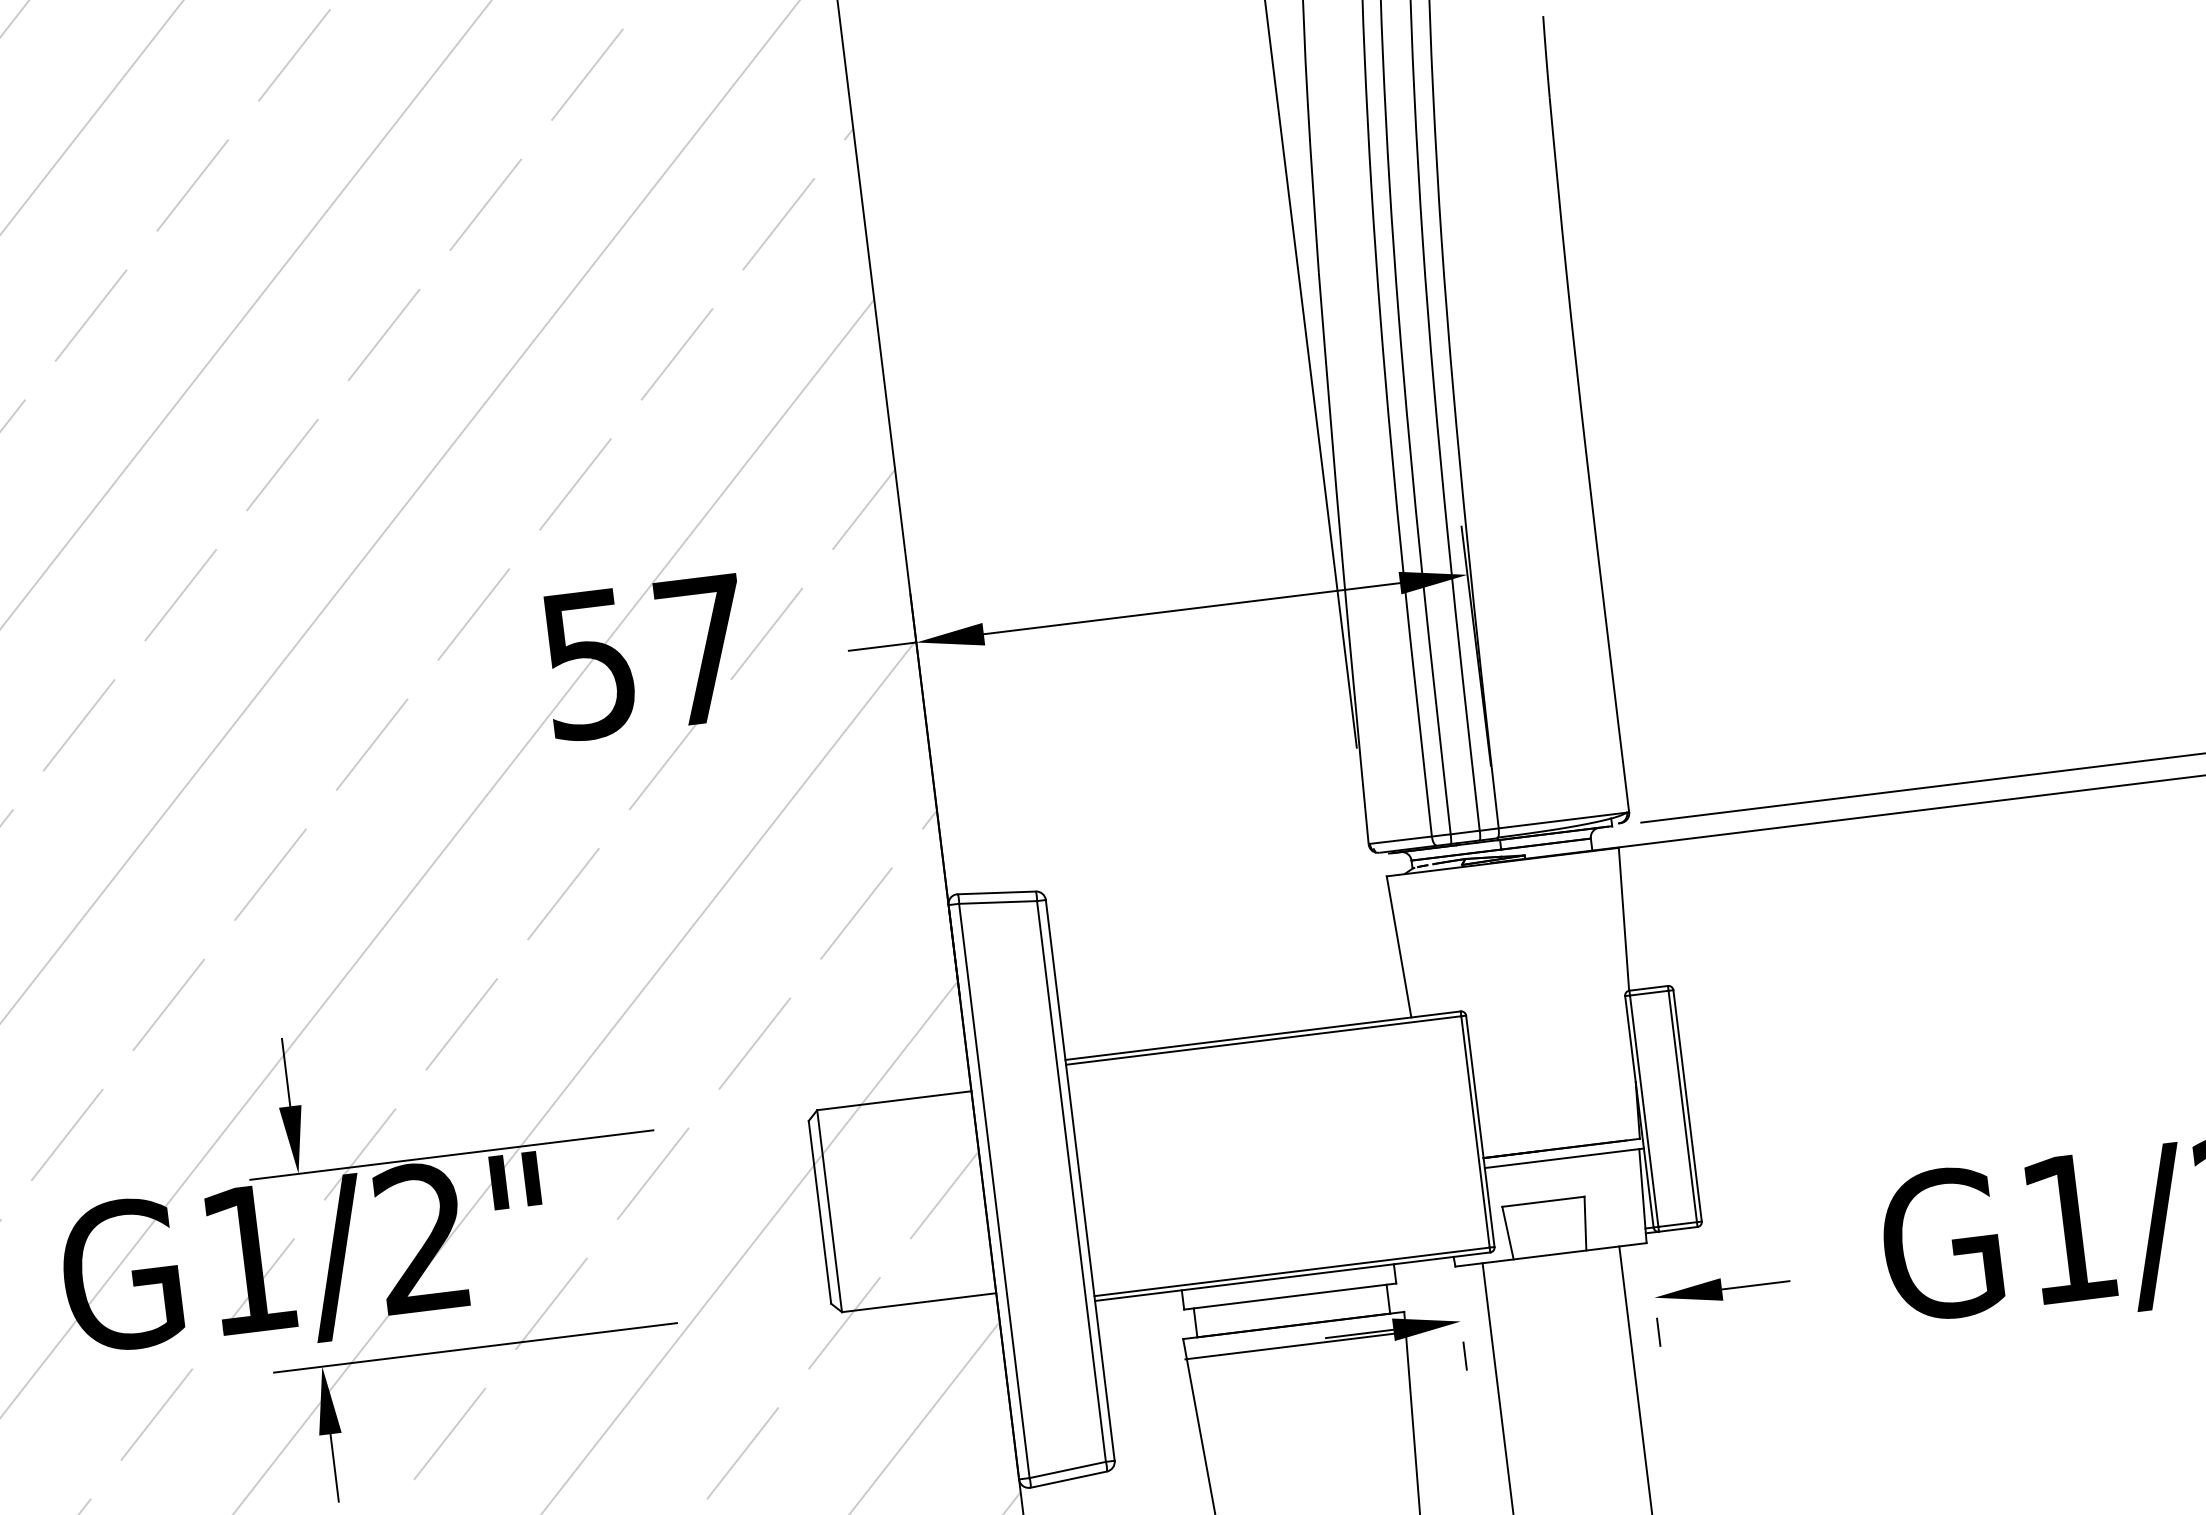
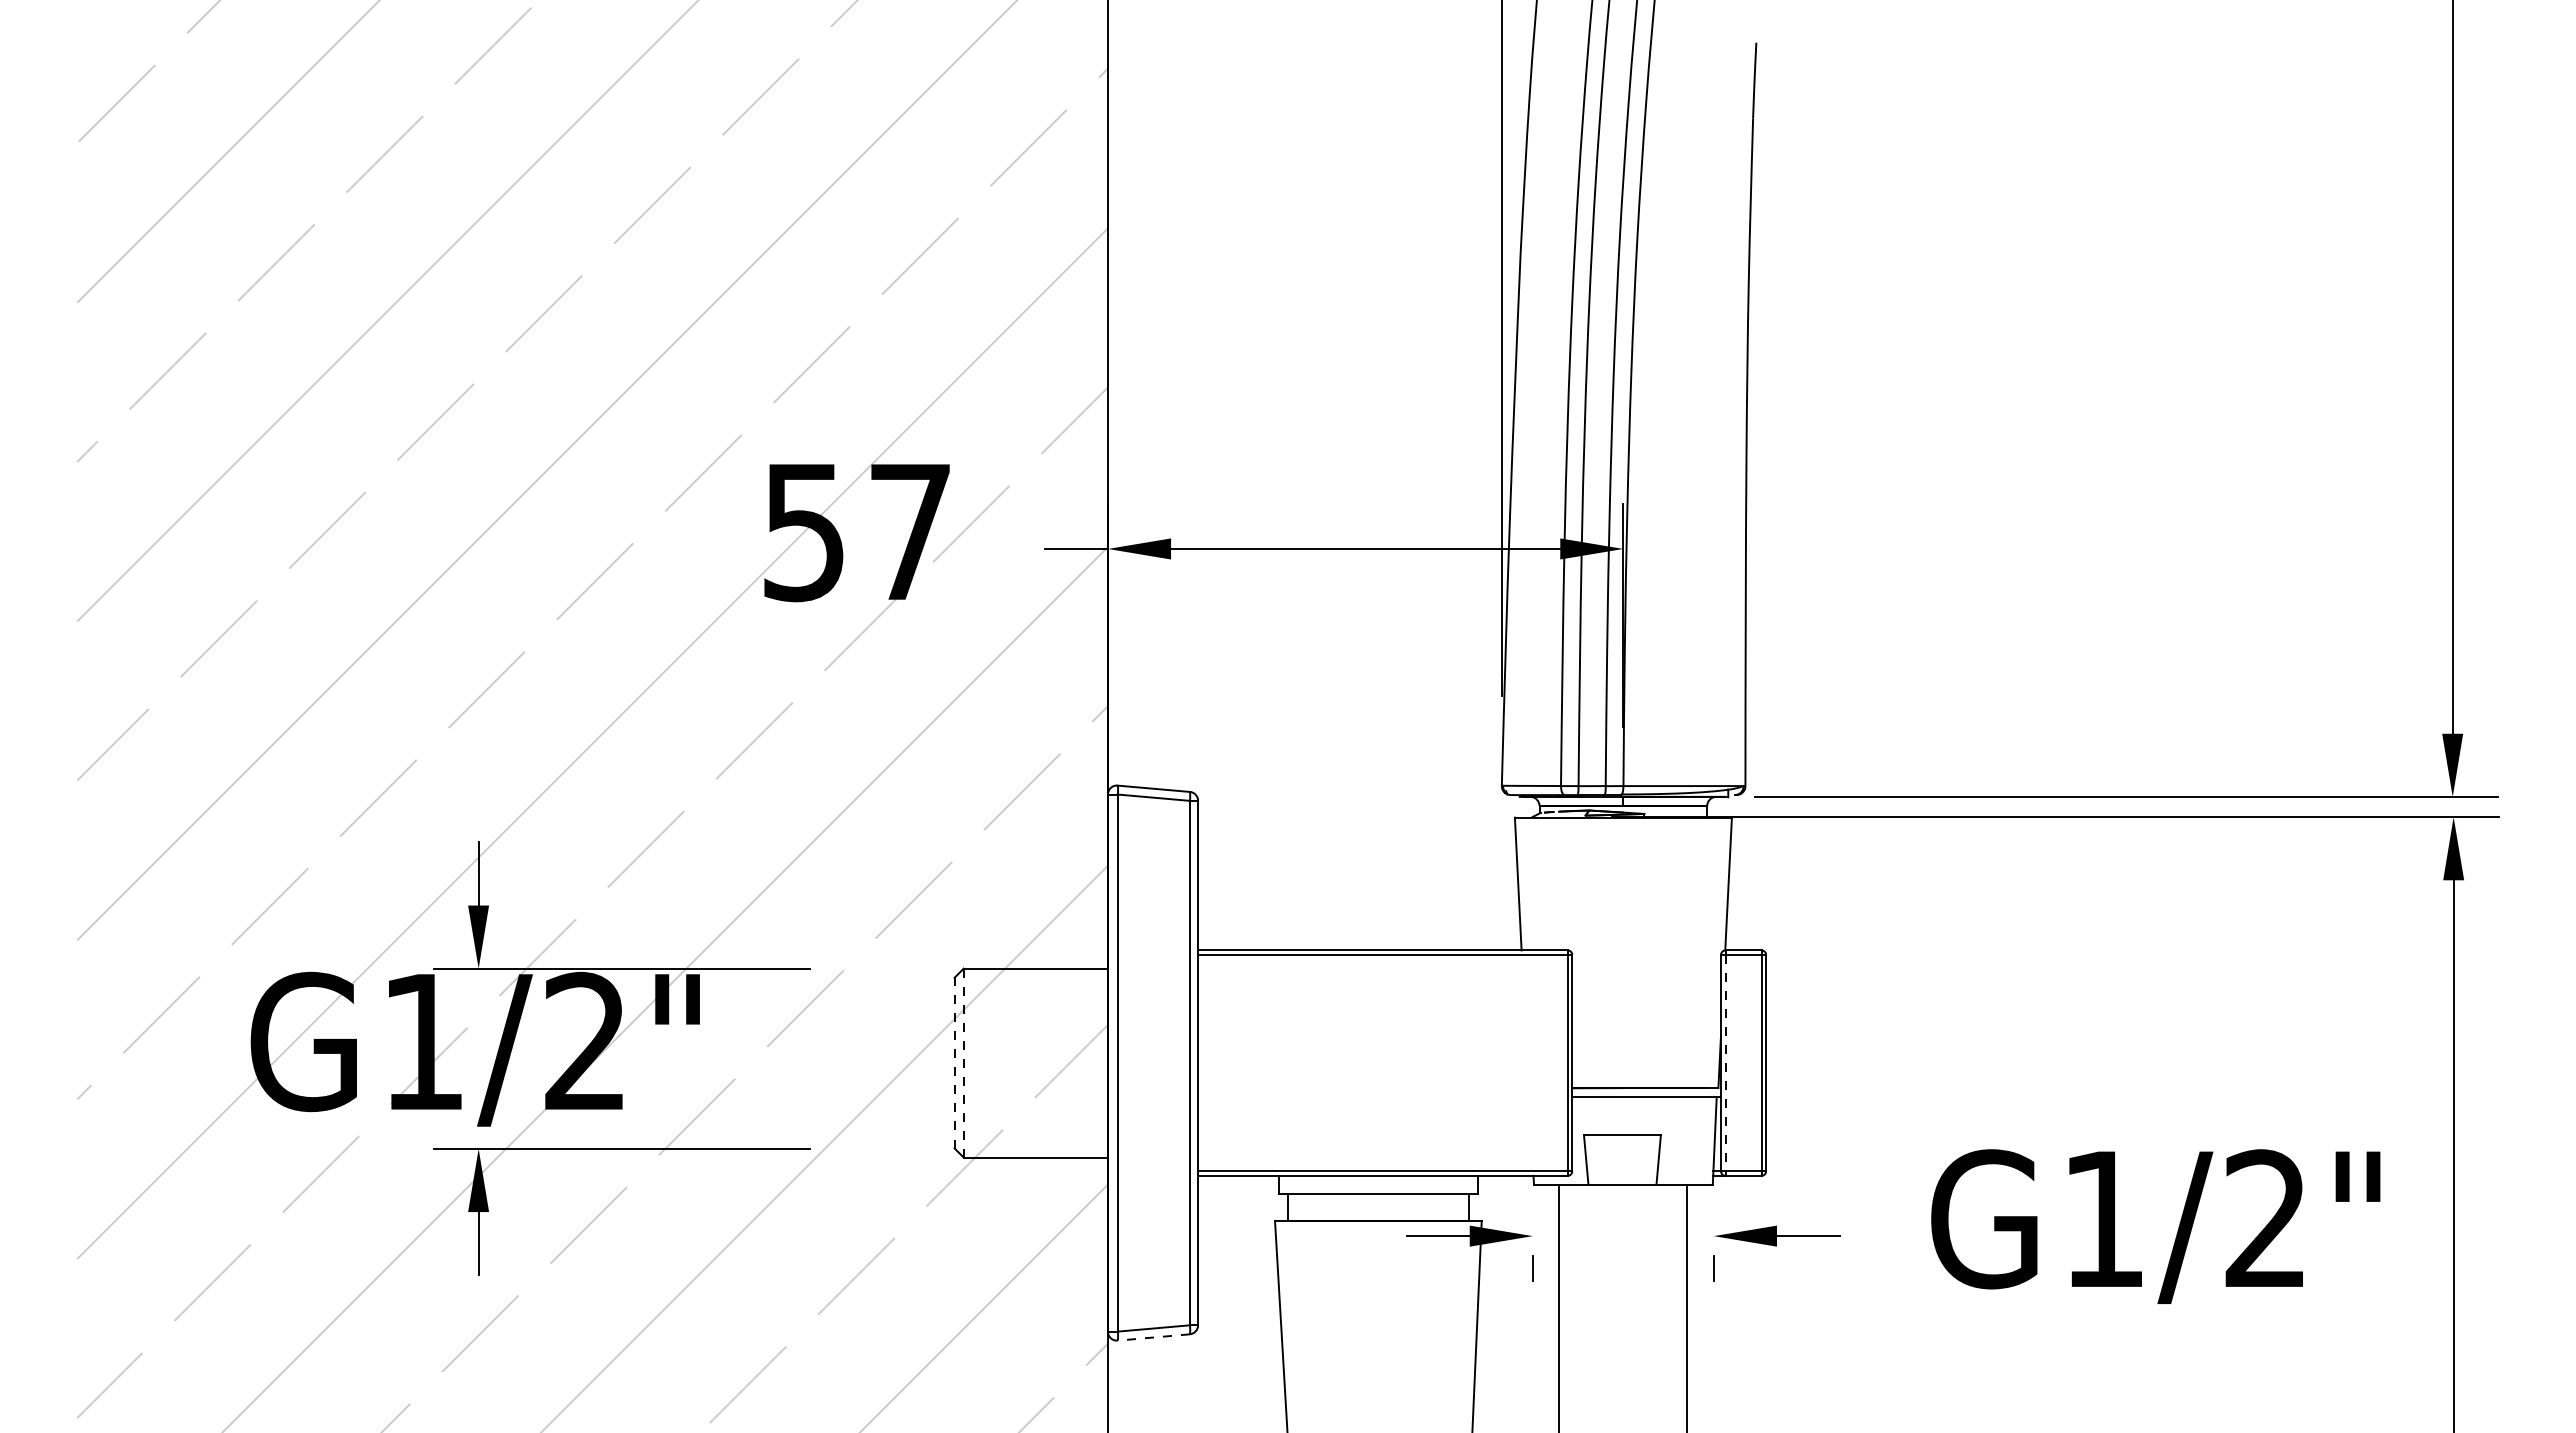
line: (1644, 1111) -> (1725, 1063), solid -> dashed
line: (819, 1211) -> (954, 1062), solid -> dashed
line: (829, 1211) -> (963, 1063), solid -> dashed
line: (1296, 1345) -> (1378, 1239), removed
line: (1068, 1479) -> (1153, 1337), solid -> dashed

